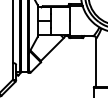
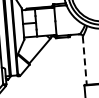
line: (96, 63) -> (85, 61), solid -> dashed

